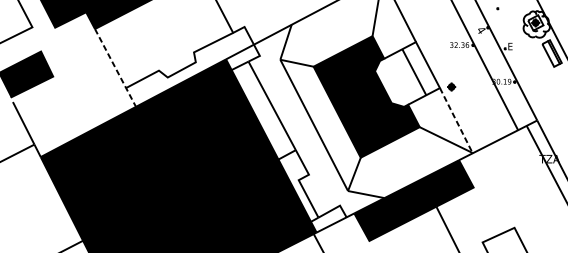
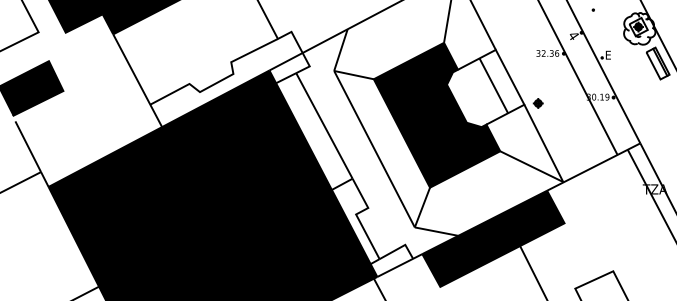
line: (115, 67) -> (137, 80), dashed -> solid
line: (455, 120) -> (543, 143), dashed -> solid

